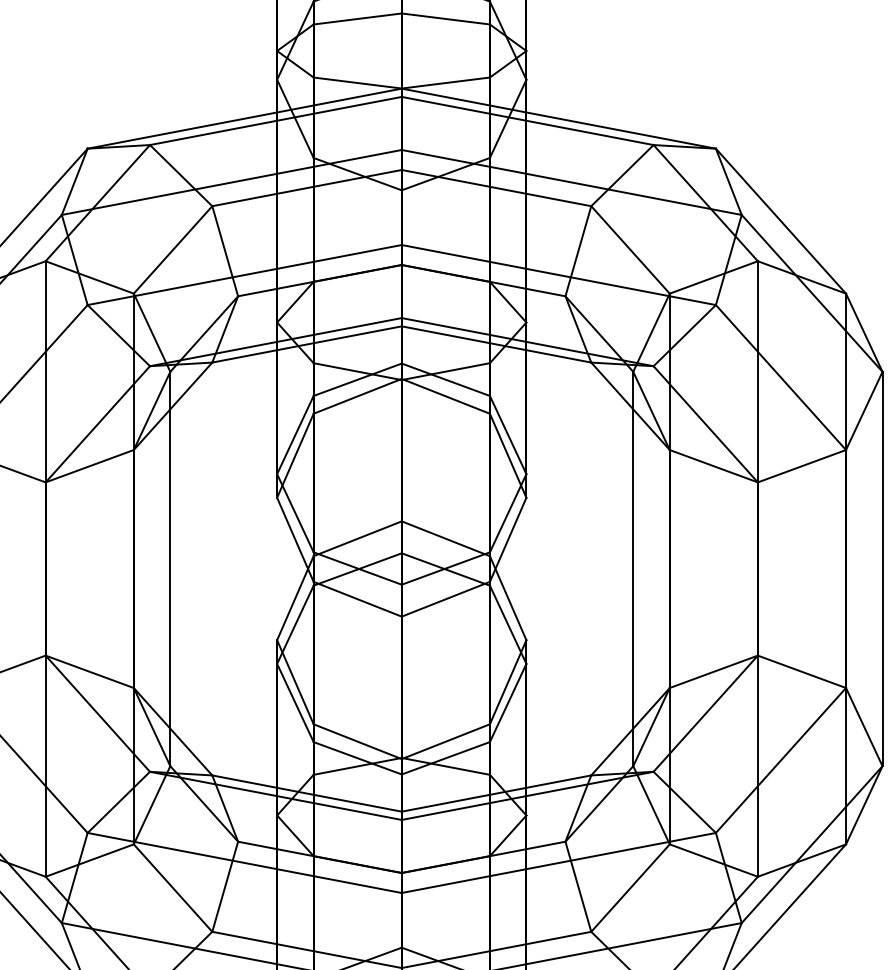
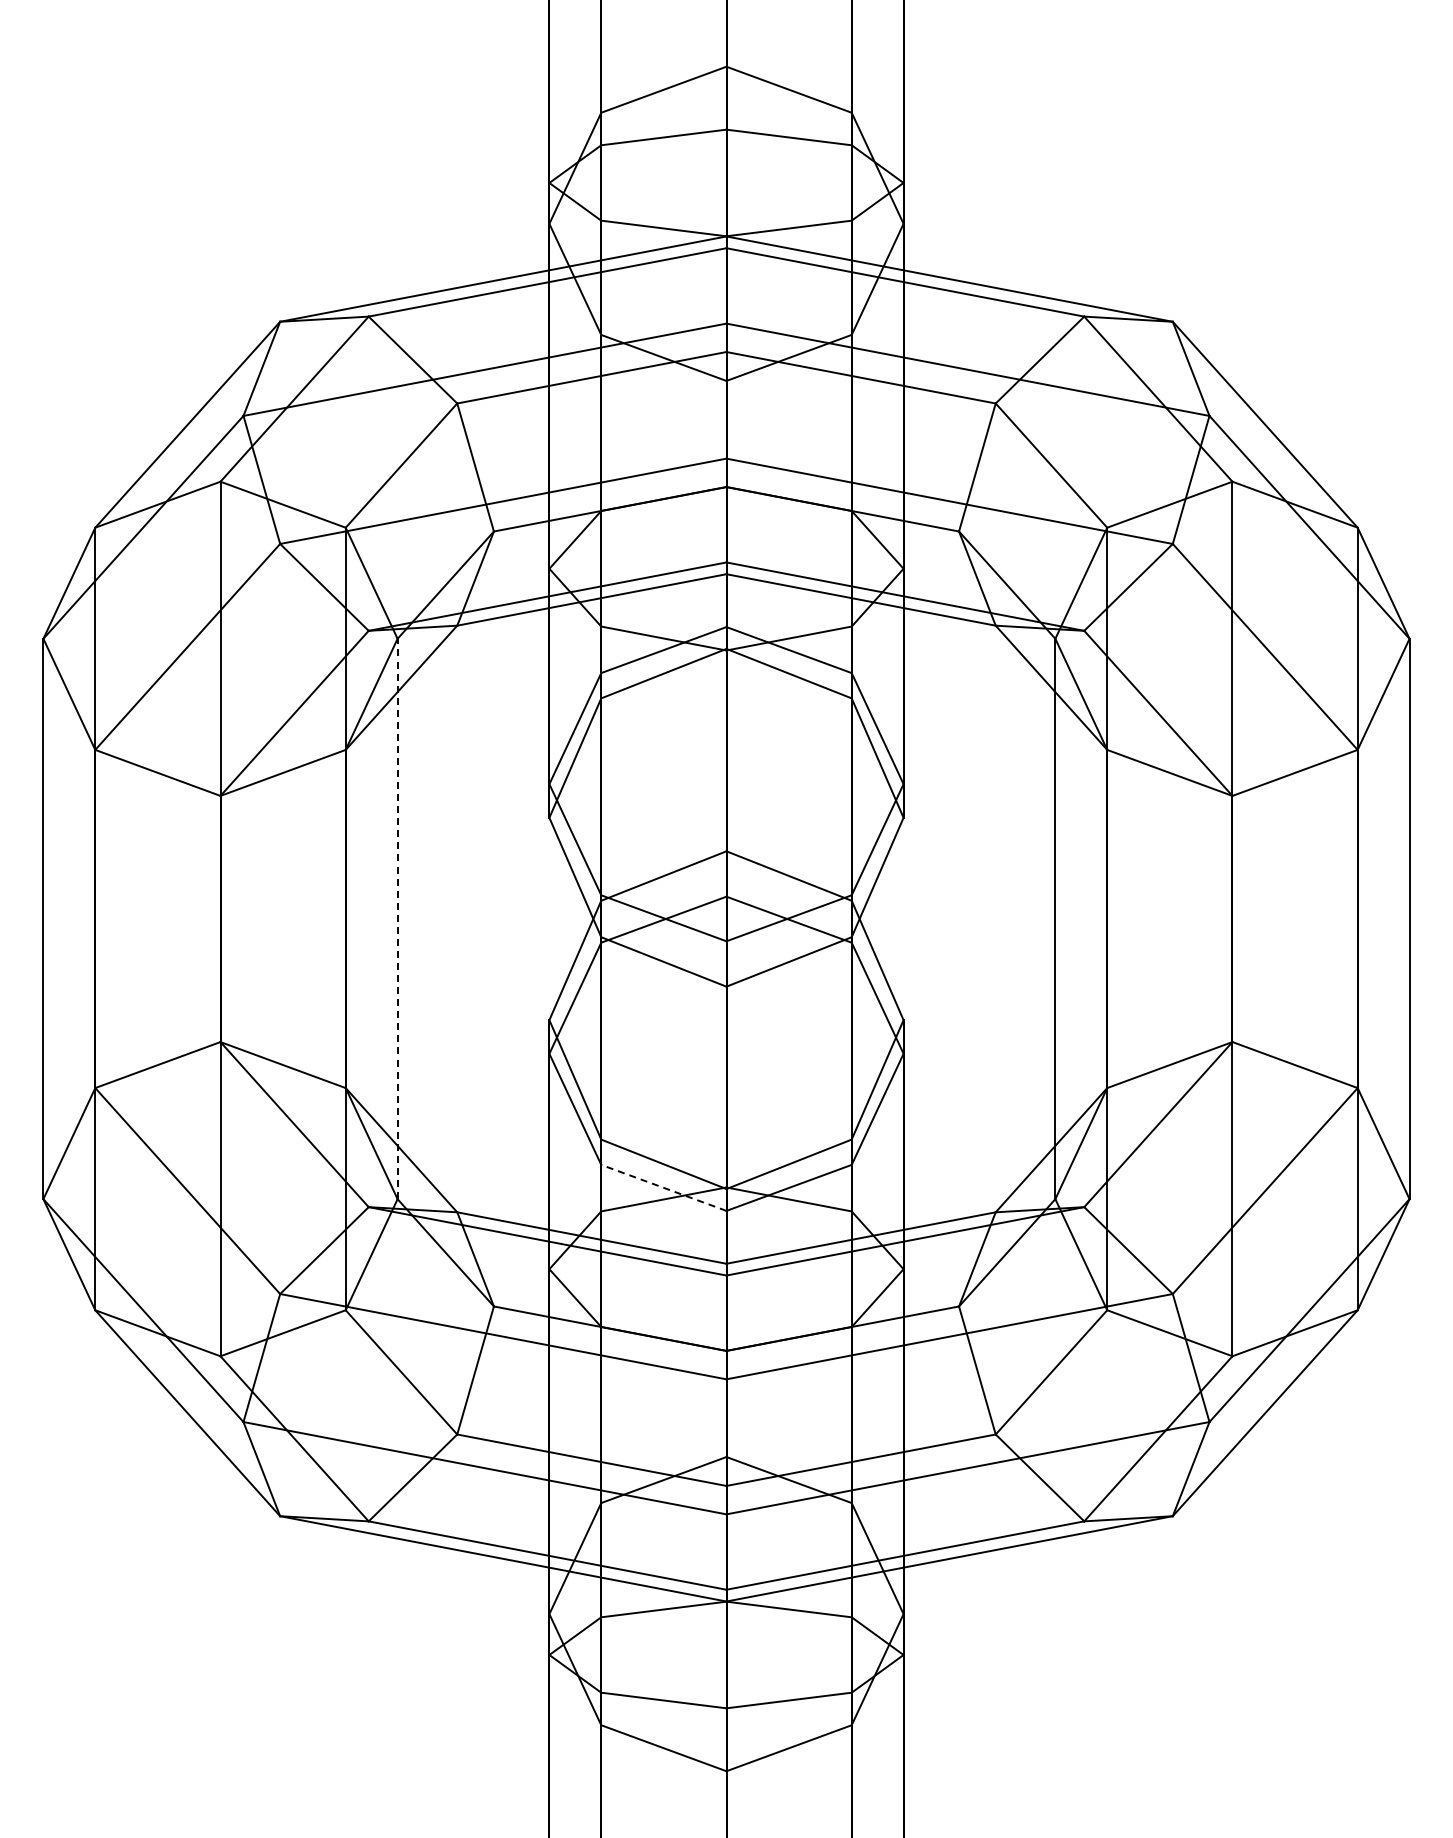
line: (170, 568) -> (397, 918), solid -> dashed
line: (357, 757) -> (663, 1187), solid -> dashed

